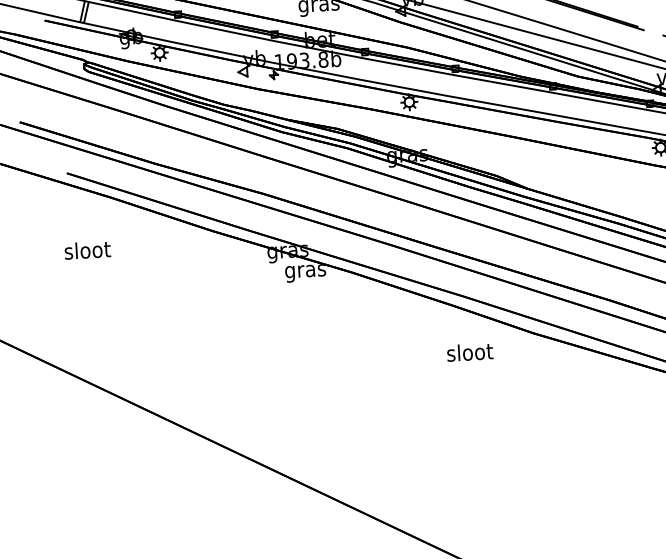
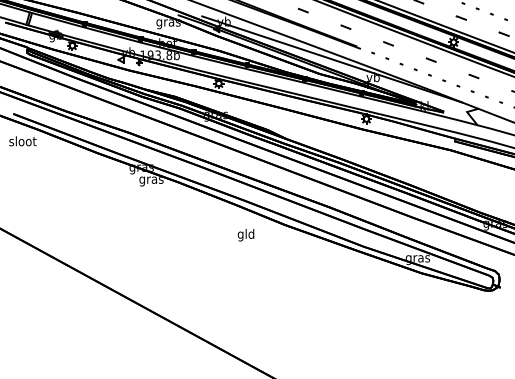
text: (86, 250) -> (22, 141), moved
text: (470, 354) -> (246, 235), sloot -> gld

